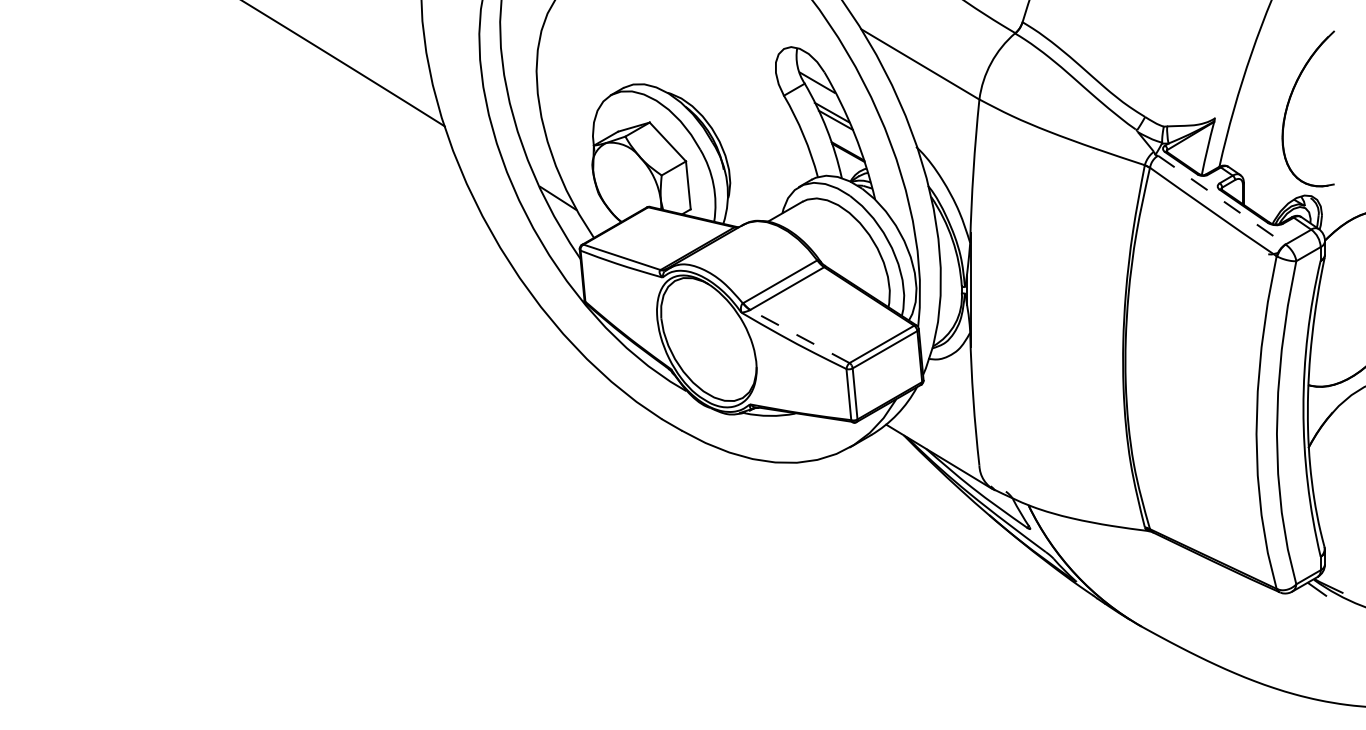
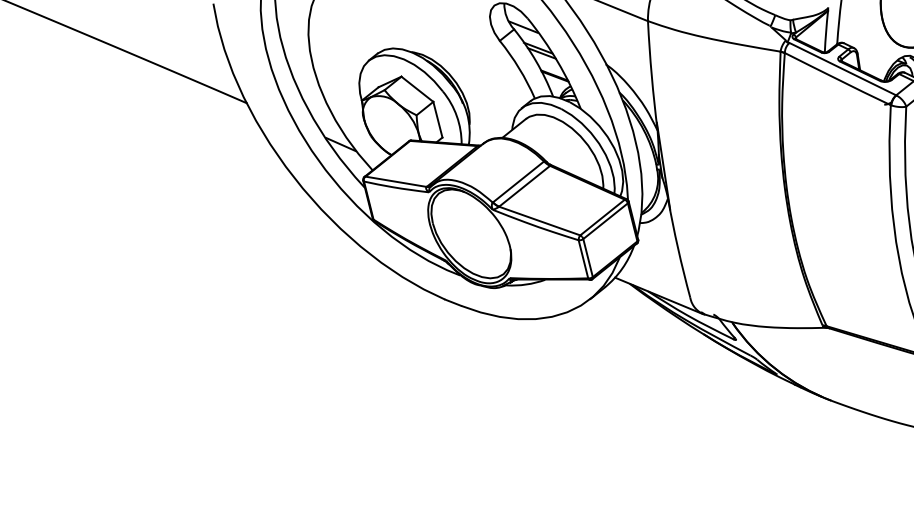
line: (1221, 200) -> (842, 69), dashed -> solid
line: (799, 336) -> (539, 221), dashed -> solid

